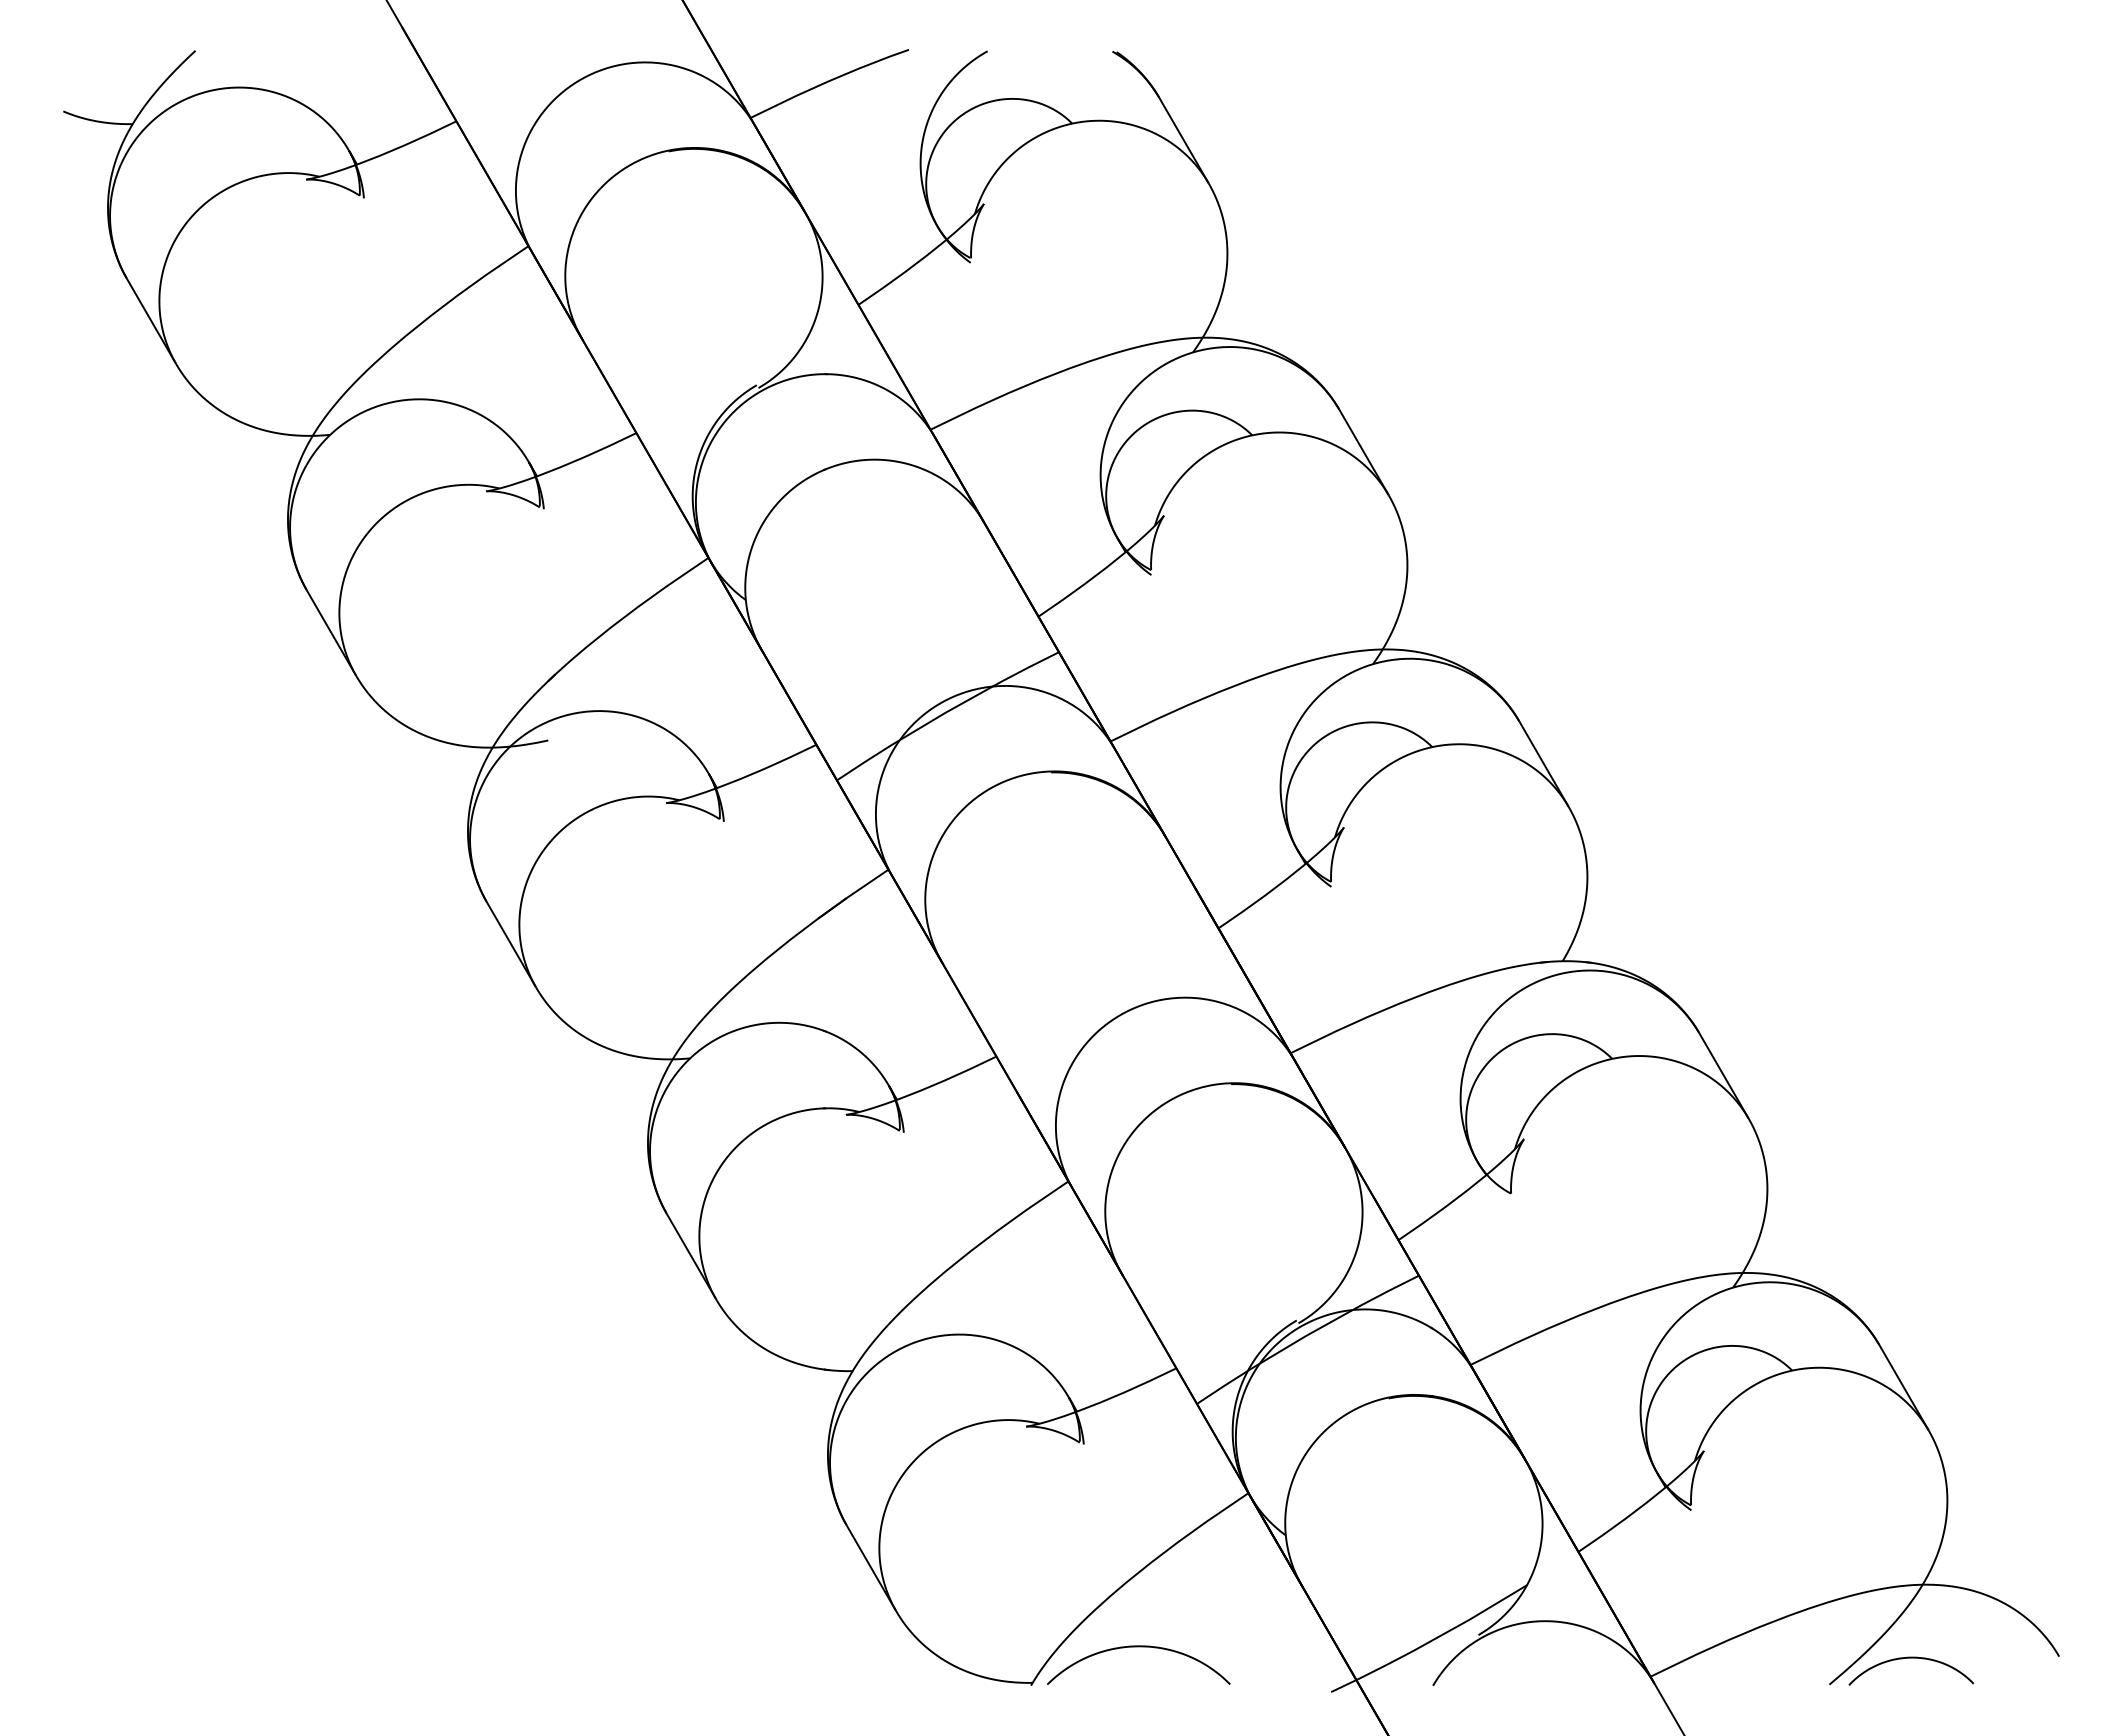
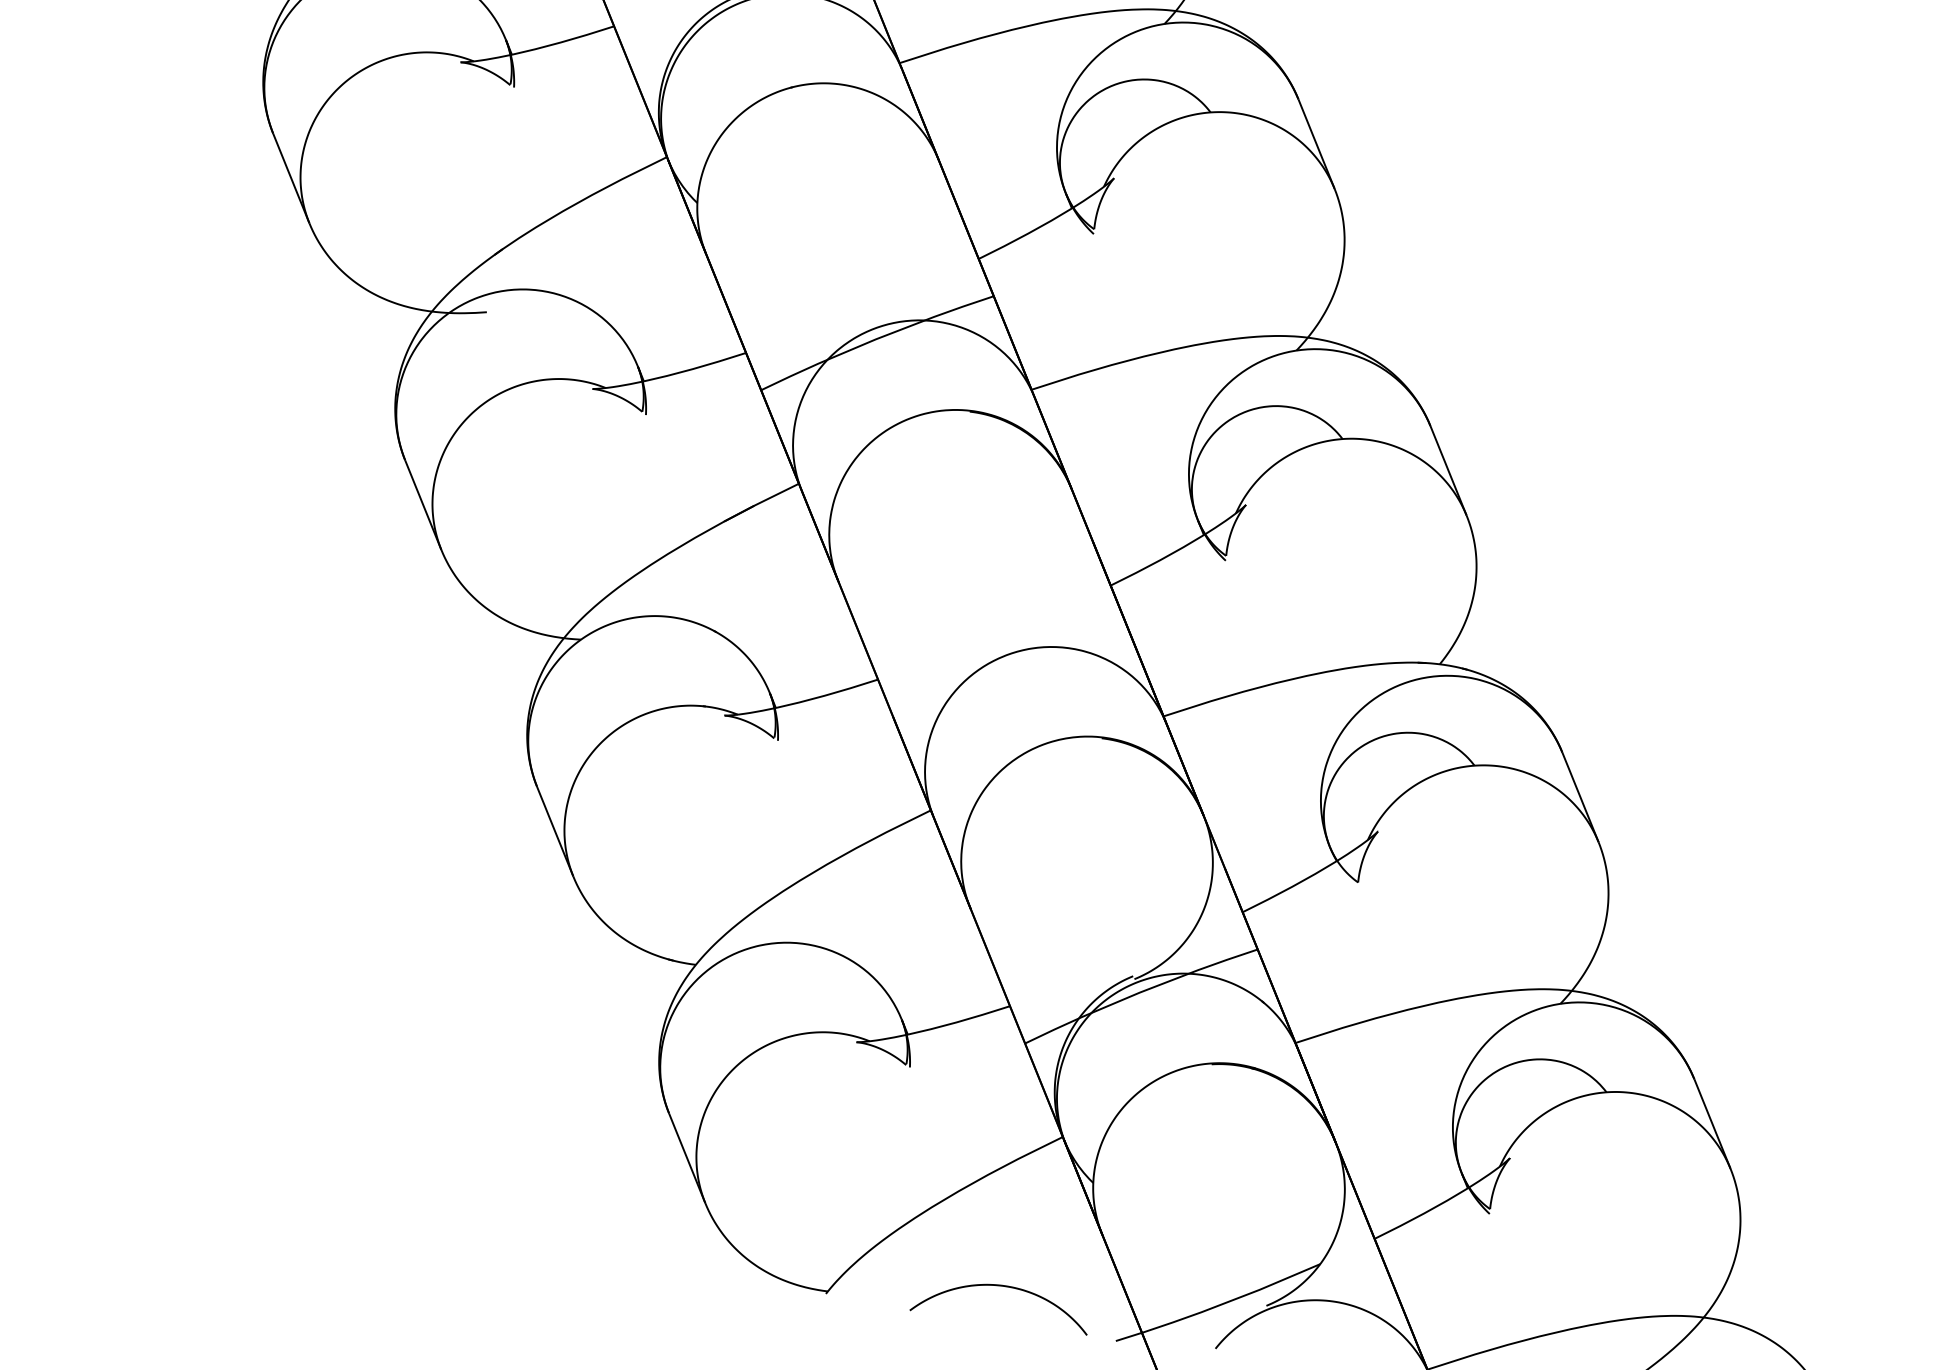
curve: (1138, 1647) -> (1003, 1287), moved

